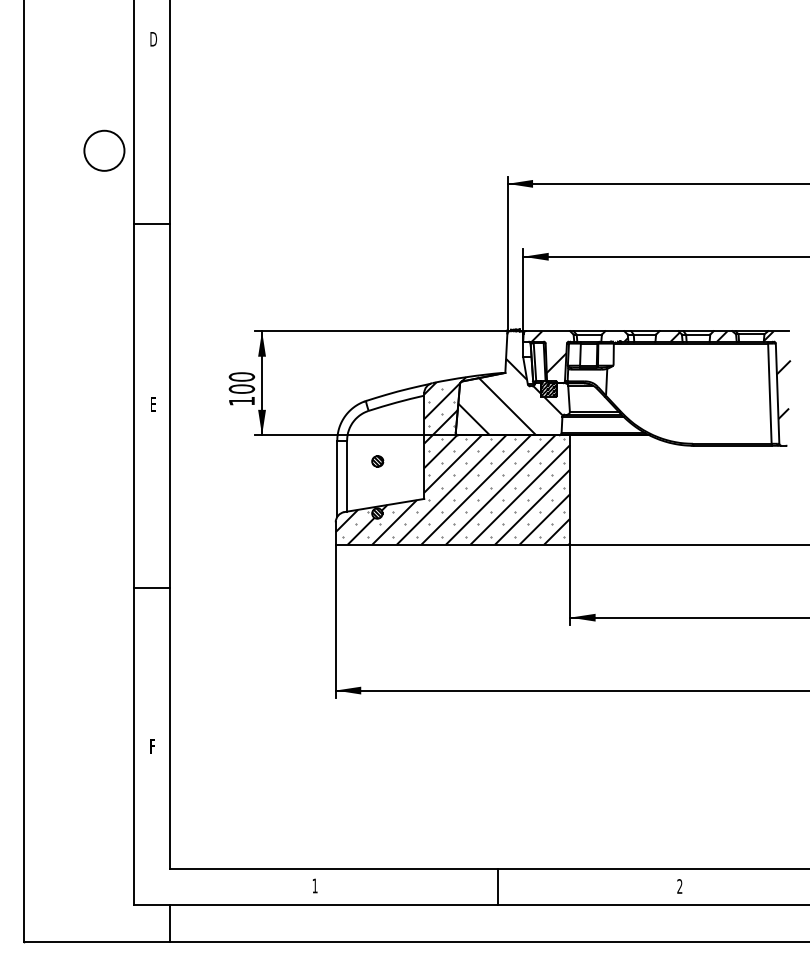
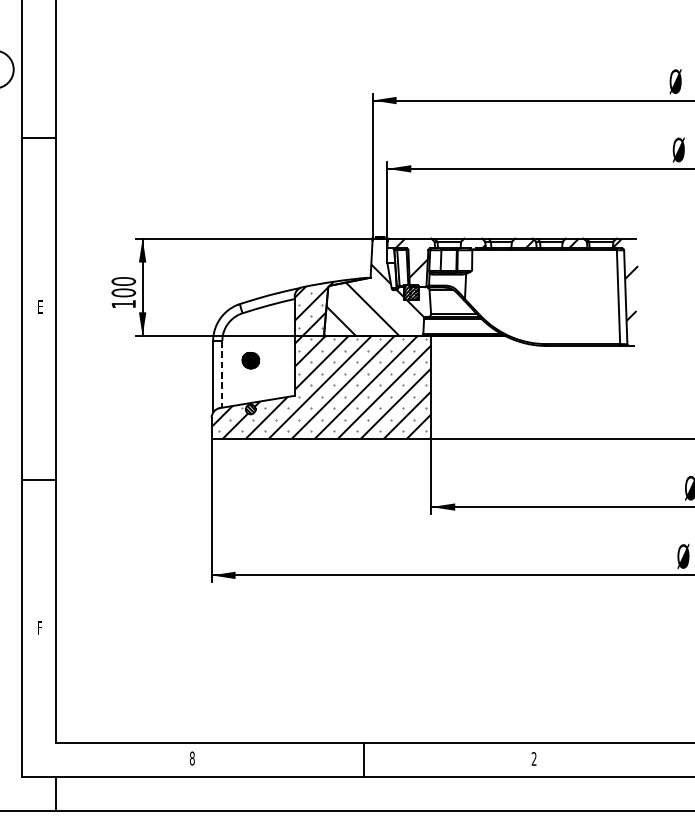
part: (377, 461) -> (250, 360), size x1.6
line: (347, 476) -> (222, 374), solid -> dashed
text: (314, 885) -> (191, 758), 1 -> 8

